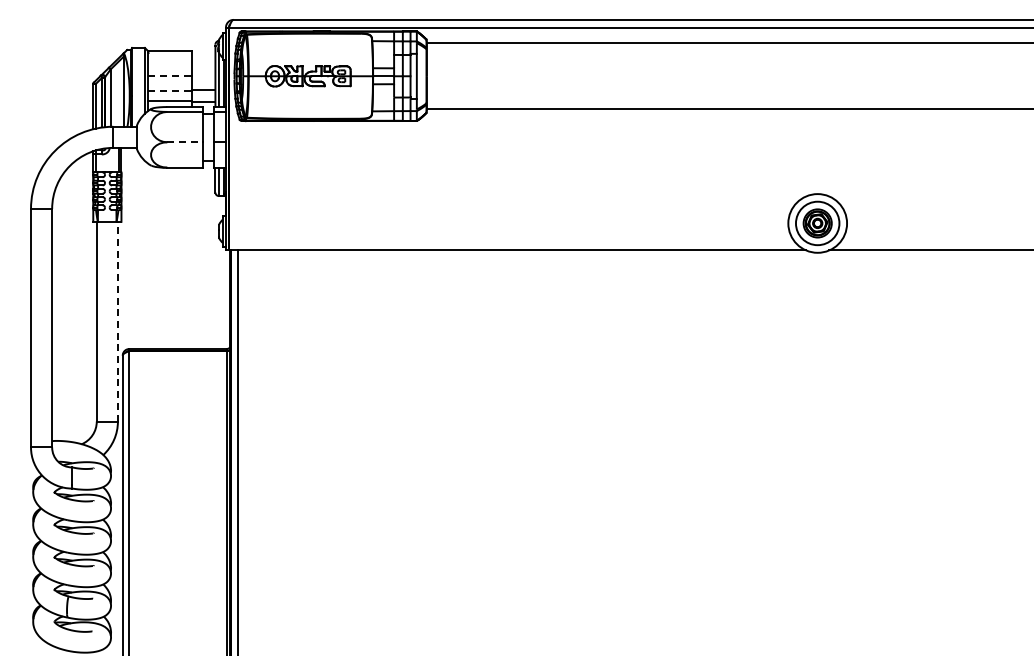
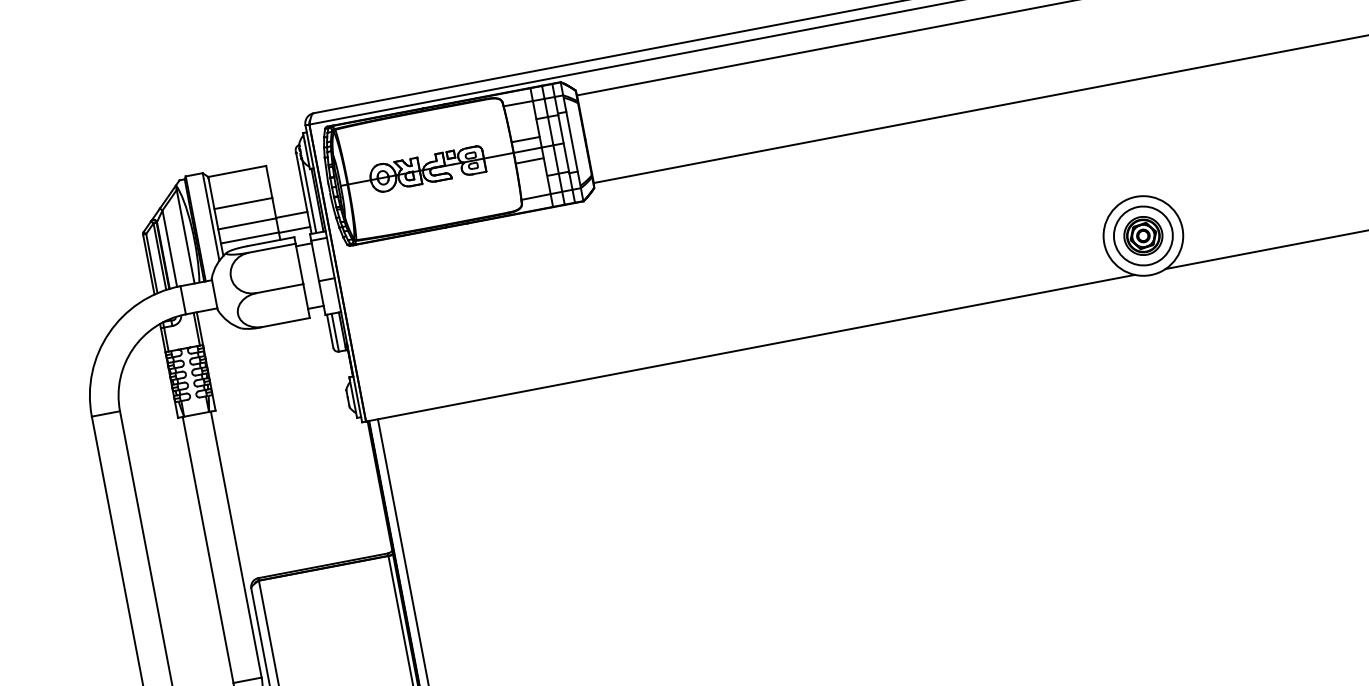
line: (170, 75) -> (243, 203), dashed -> solid
line: (170, 90) -> (247, 223), dashed -> solid
line: (184, 142) -> (279, 289), dashed -> solid
line: (117, 321) -> (235, 544), dashed -> solid

